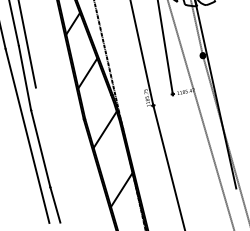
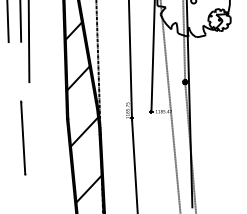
line: (25, 77) -> (21, 71), removed
line: (27, 136) -> (13, 124), removed
line: (55, 204) -> (26, 190), removed

